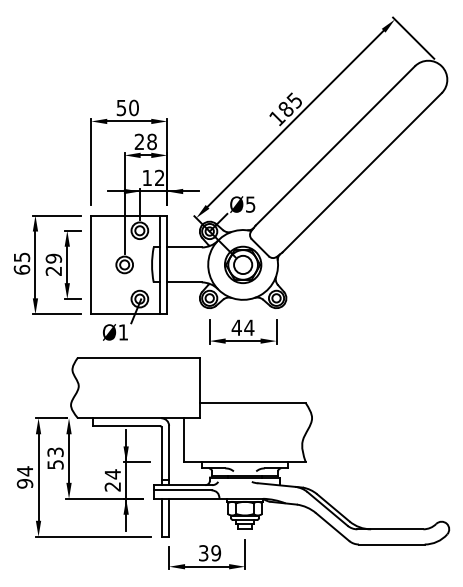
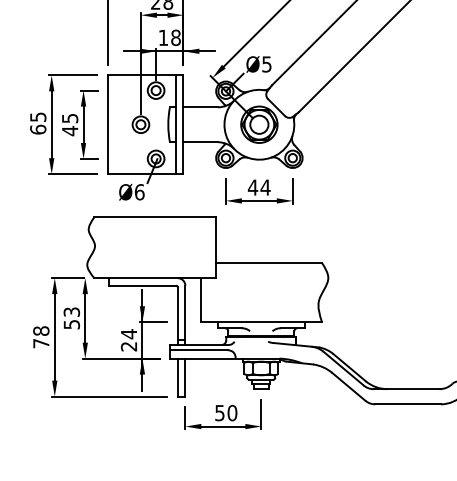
text: (159, 177) -> (175, 37), 12 -> 18
text: (53, 264) -> (69, 124), 29 -> 45
text: (123, 332) -> (139, 192), Ø1 -> Ø6
text: (24, 477) -> (40, 337), 94 -> 78
text: (209, 553) -> (225, 413), 39 -> 50

